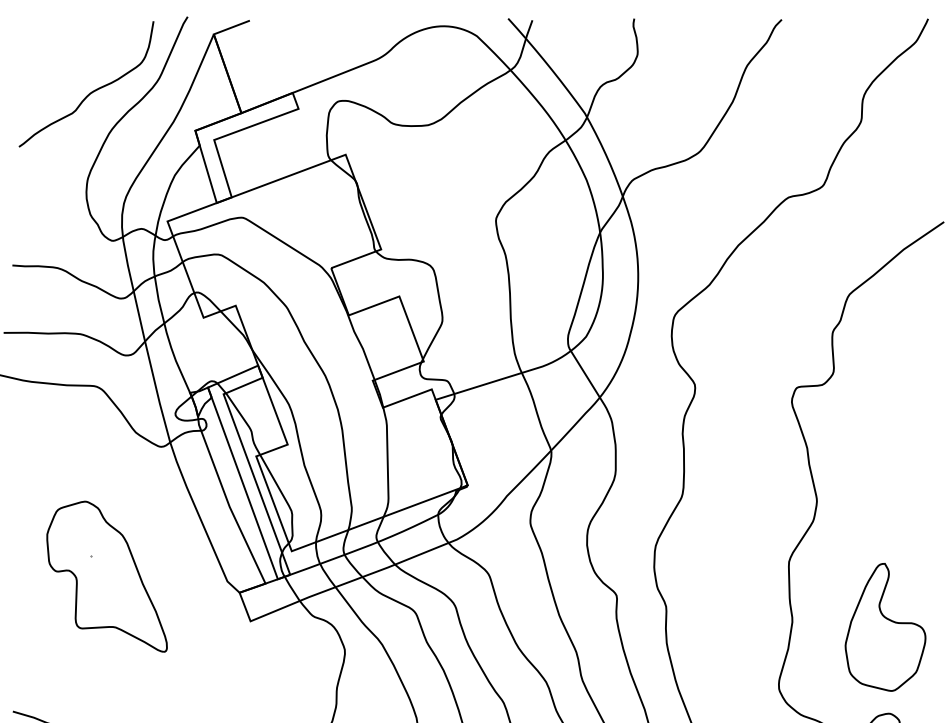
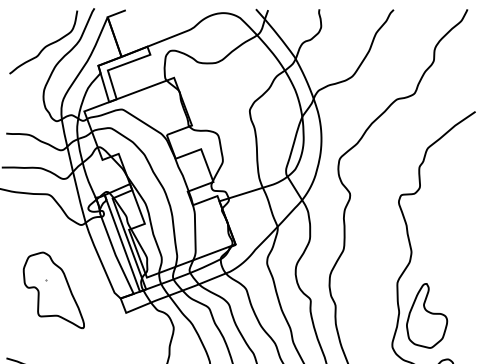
part: (886, 626) -> (427, 315), moved

